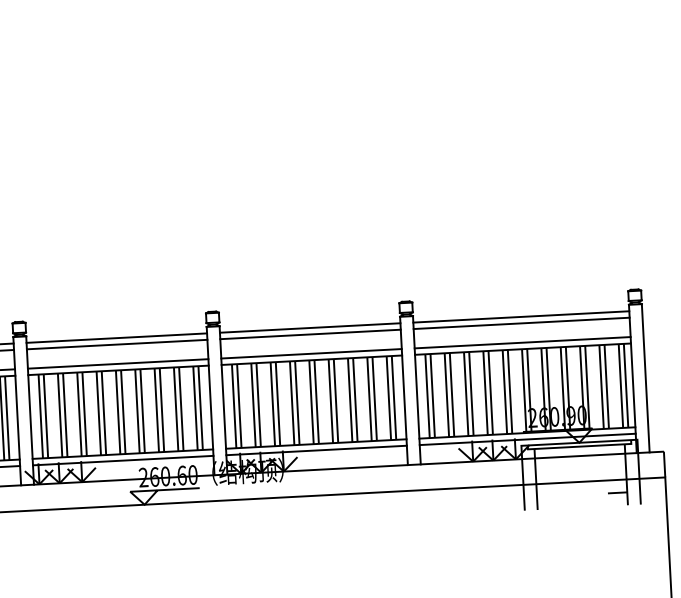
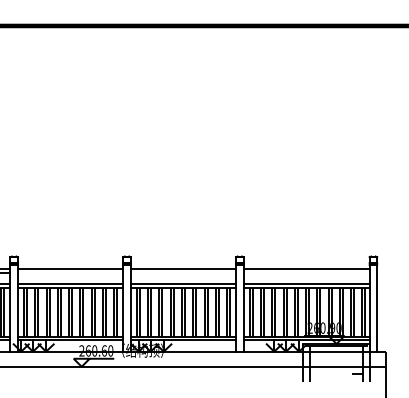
line: (521, 323) -> (306, 272), removed
line: (310, 334) -> (183, 272), removed
line: (116, 344) -> (70, 272), removed

